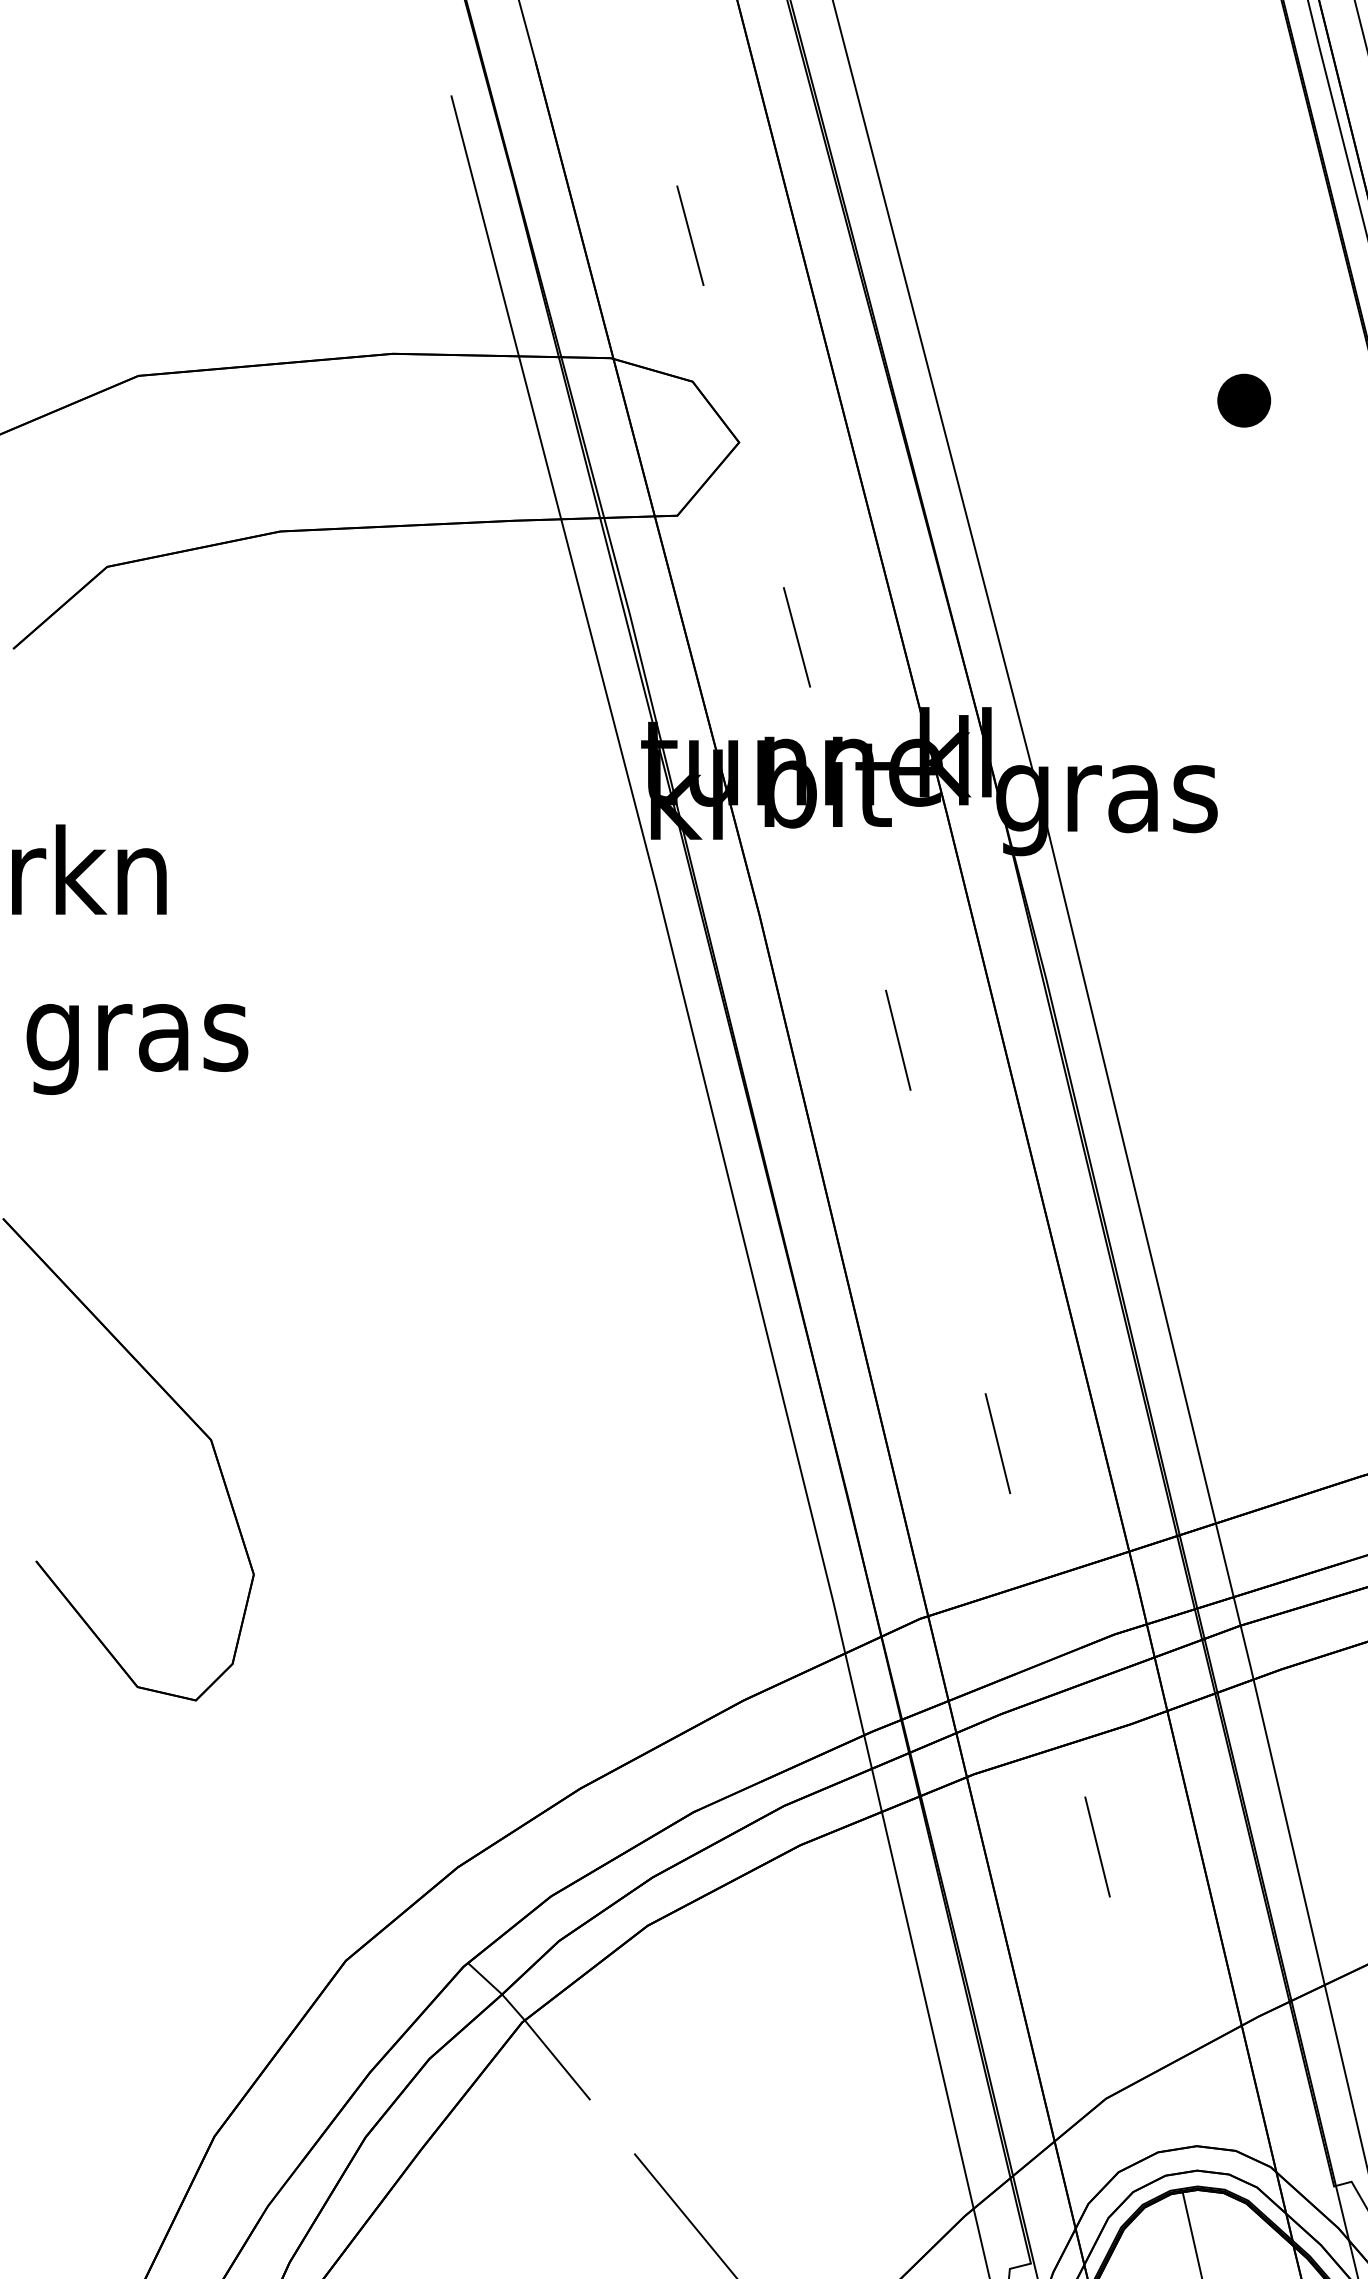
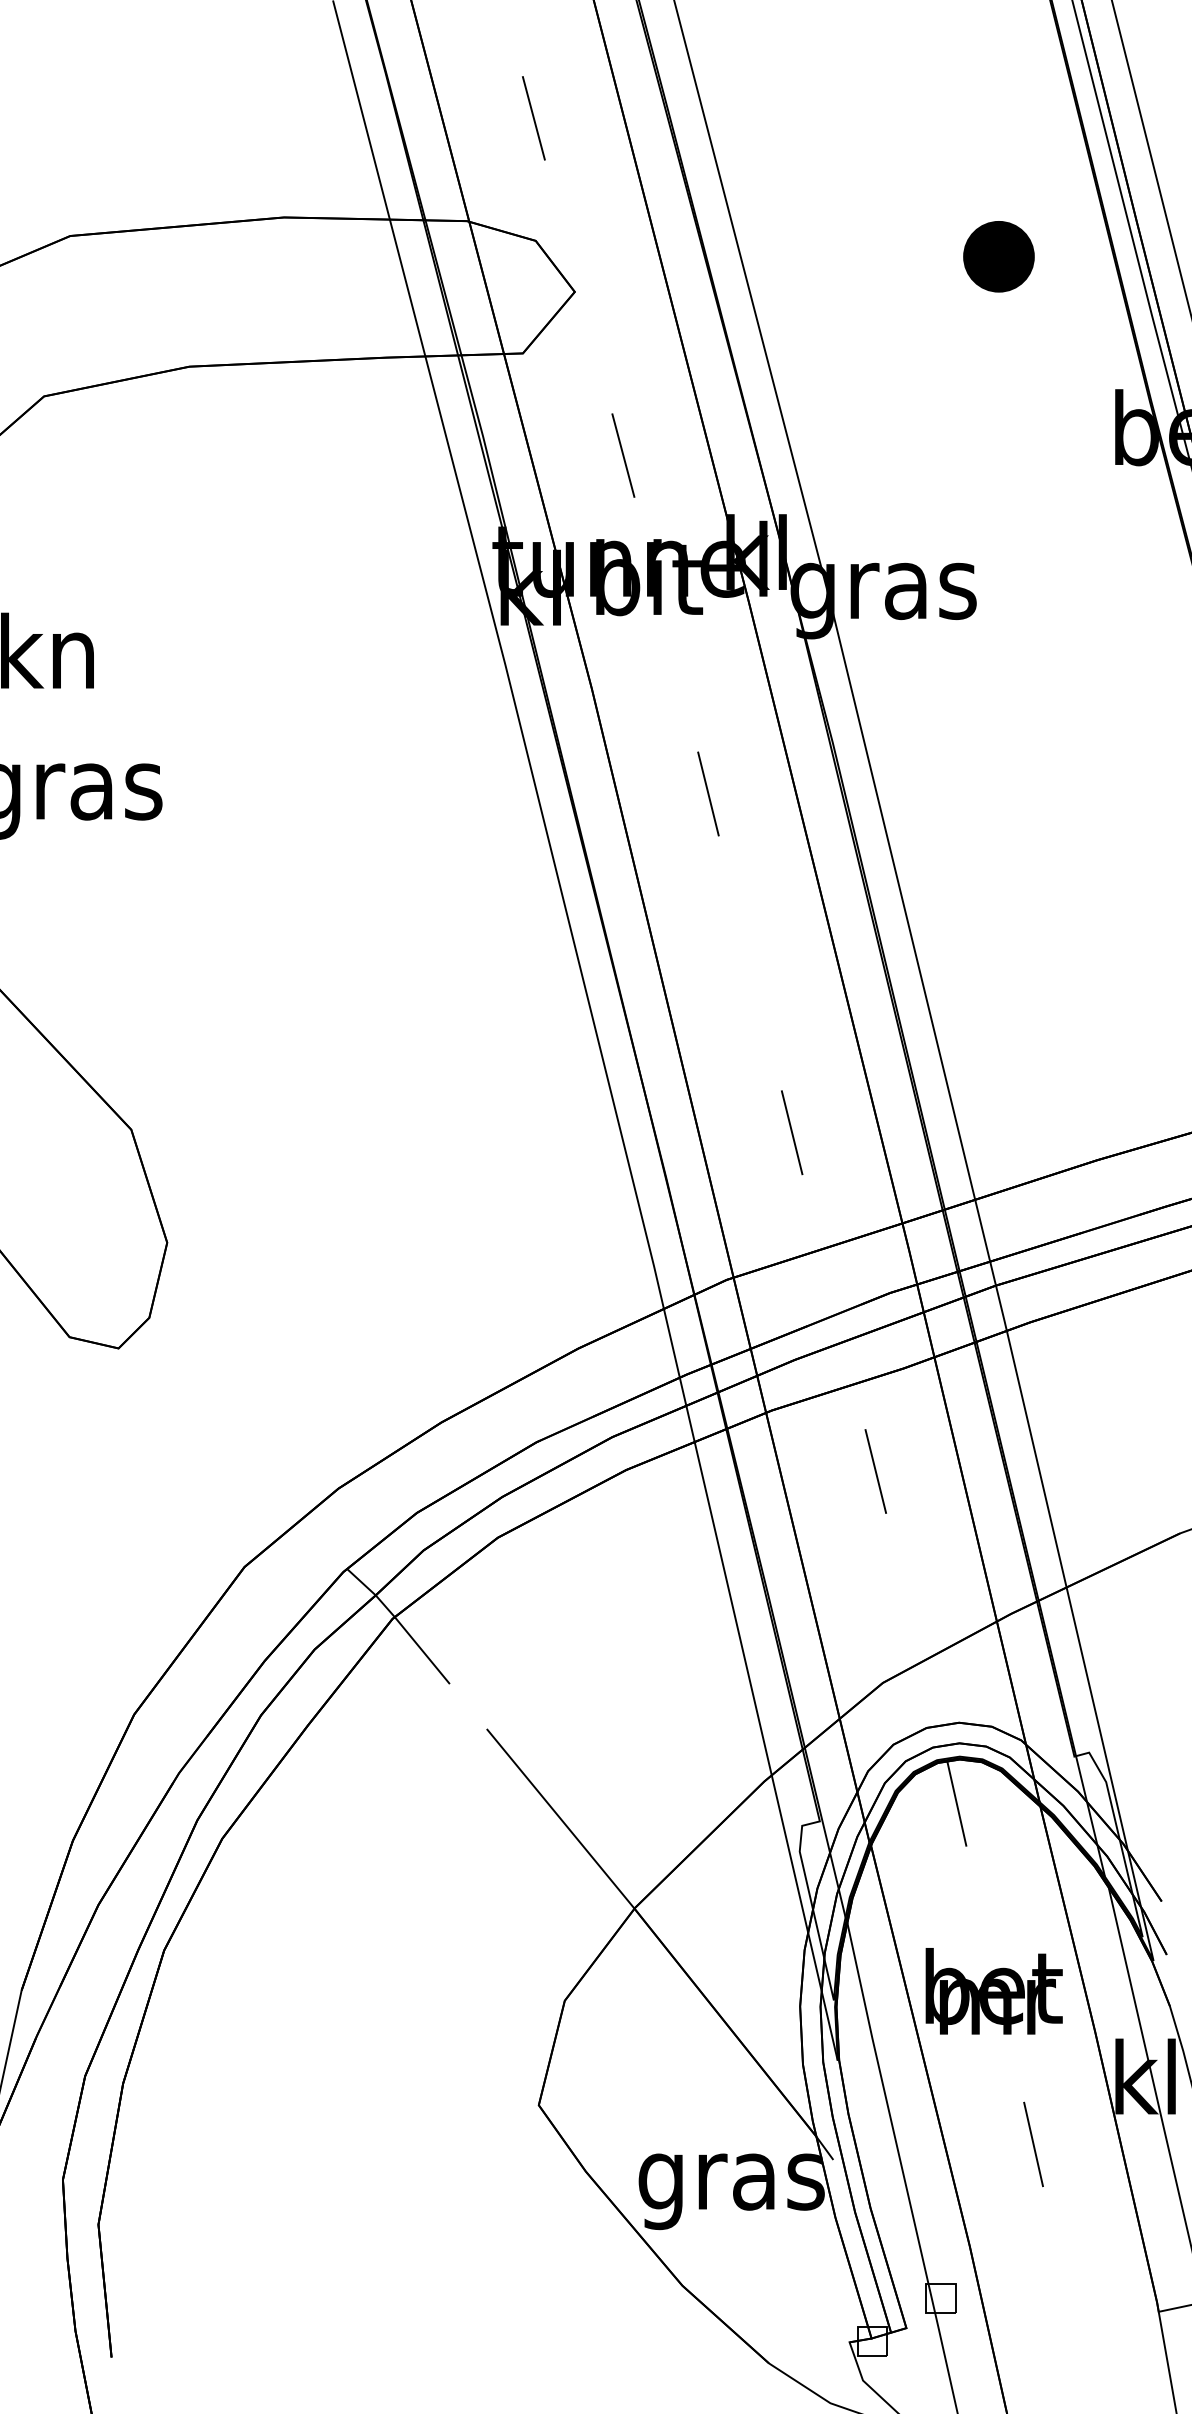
part: (1243, 400) -> (998, 256), size x1.6

